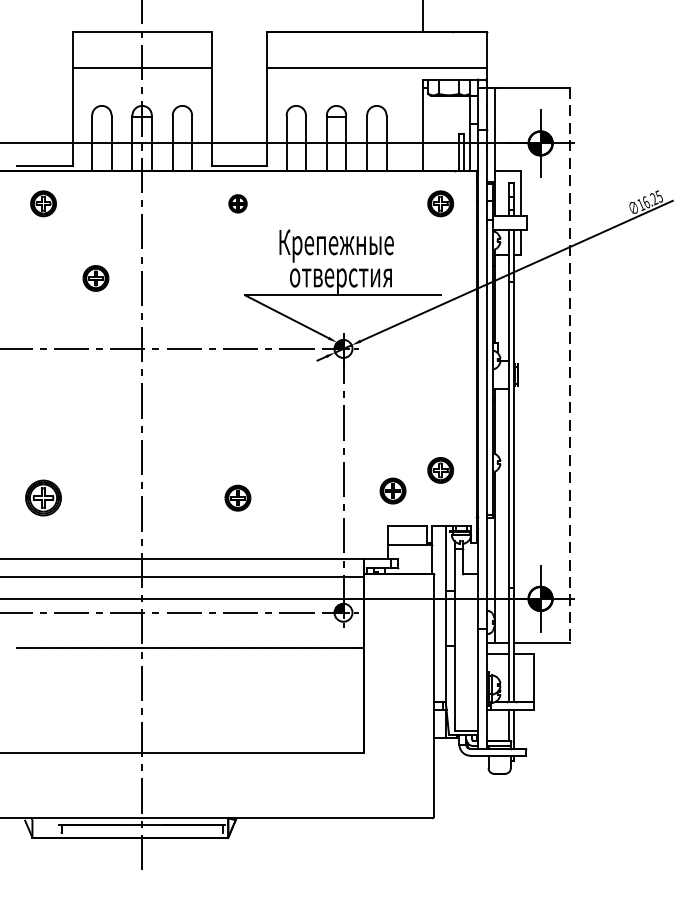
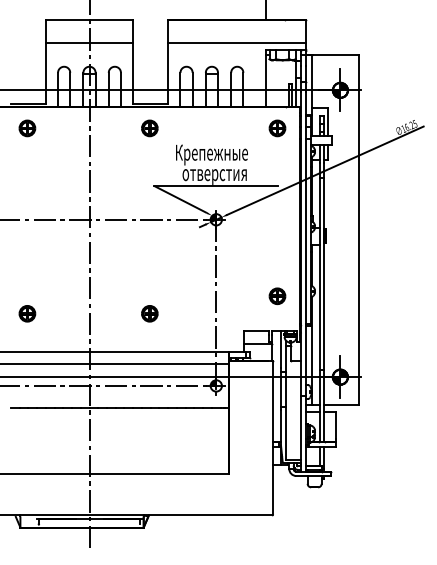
part: (237, 203) -> (149, 128), size x1.43
part: (96, 278) -> (60, 175), removed
line: (569, 365) -> (358, 230), dashed -> solid
part: (393, 491) -> (247, 309), removed
part: (43, 497) -> (27, 313), size x0.71

